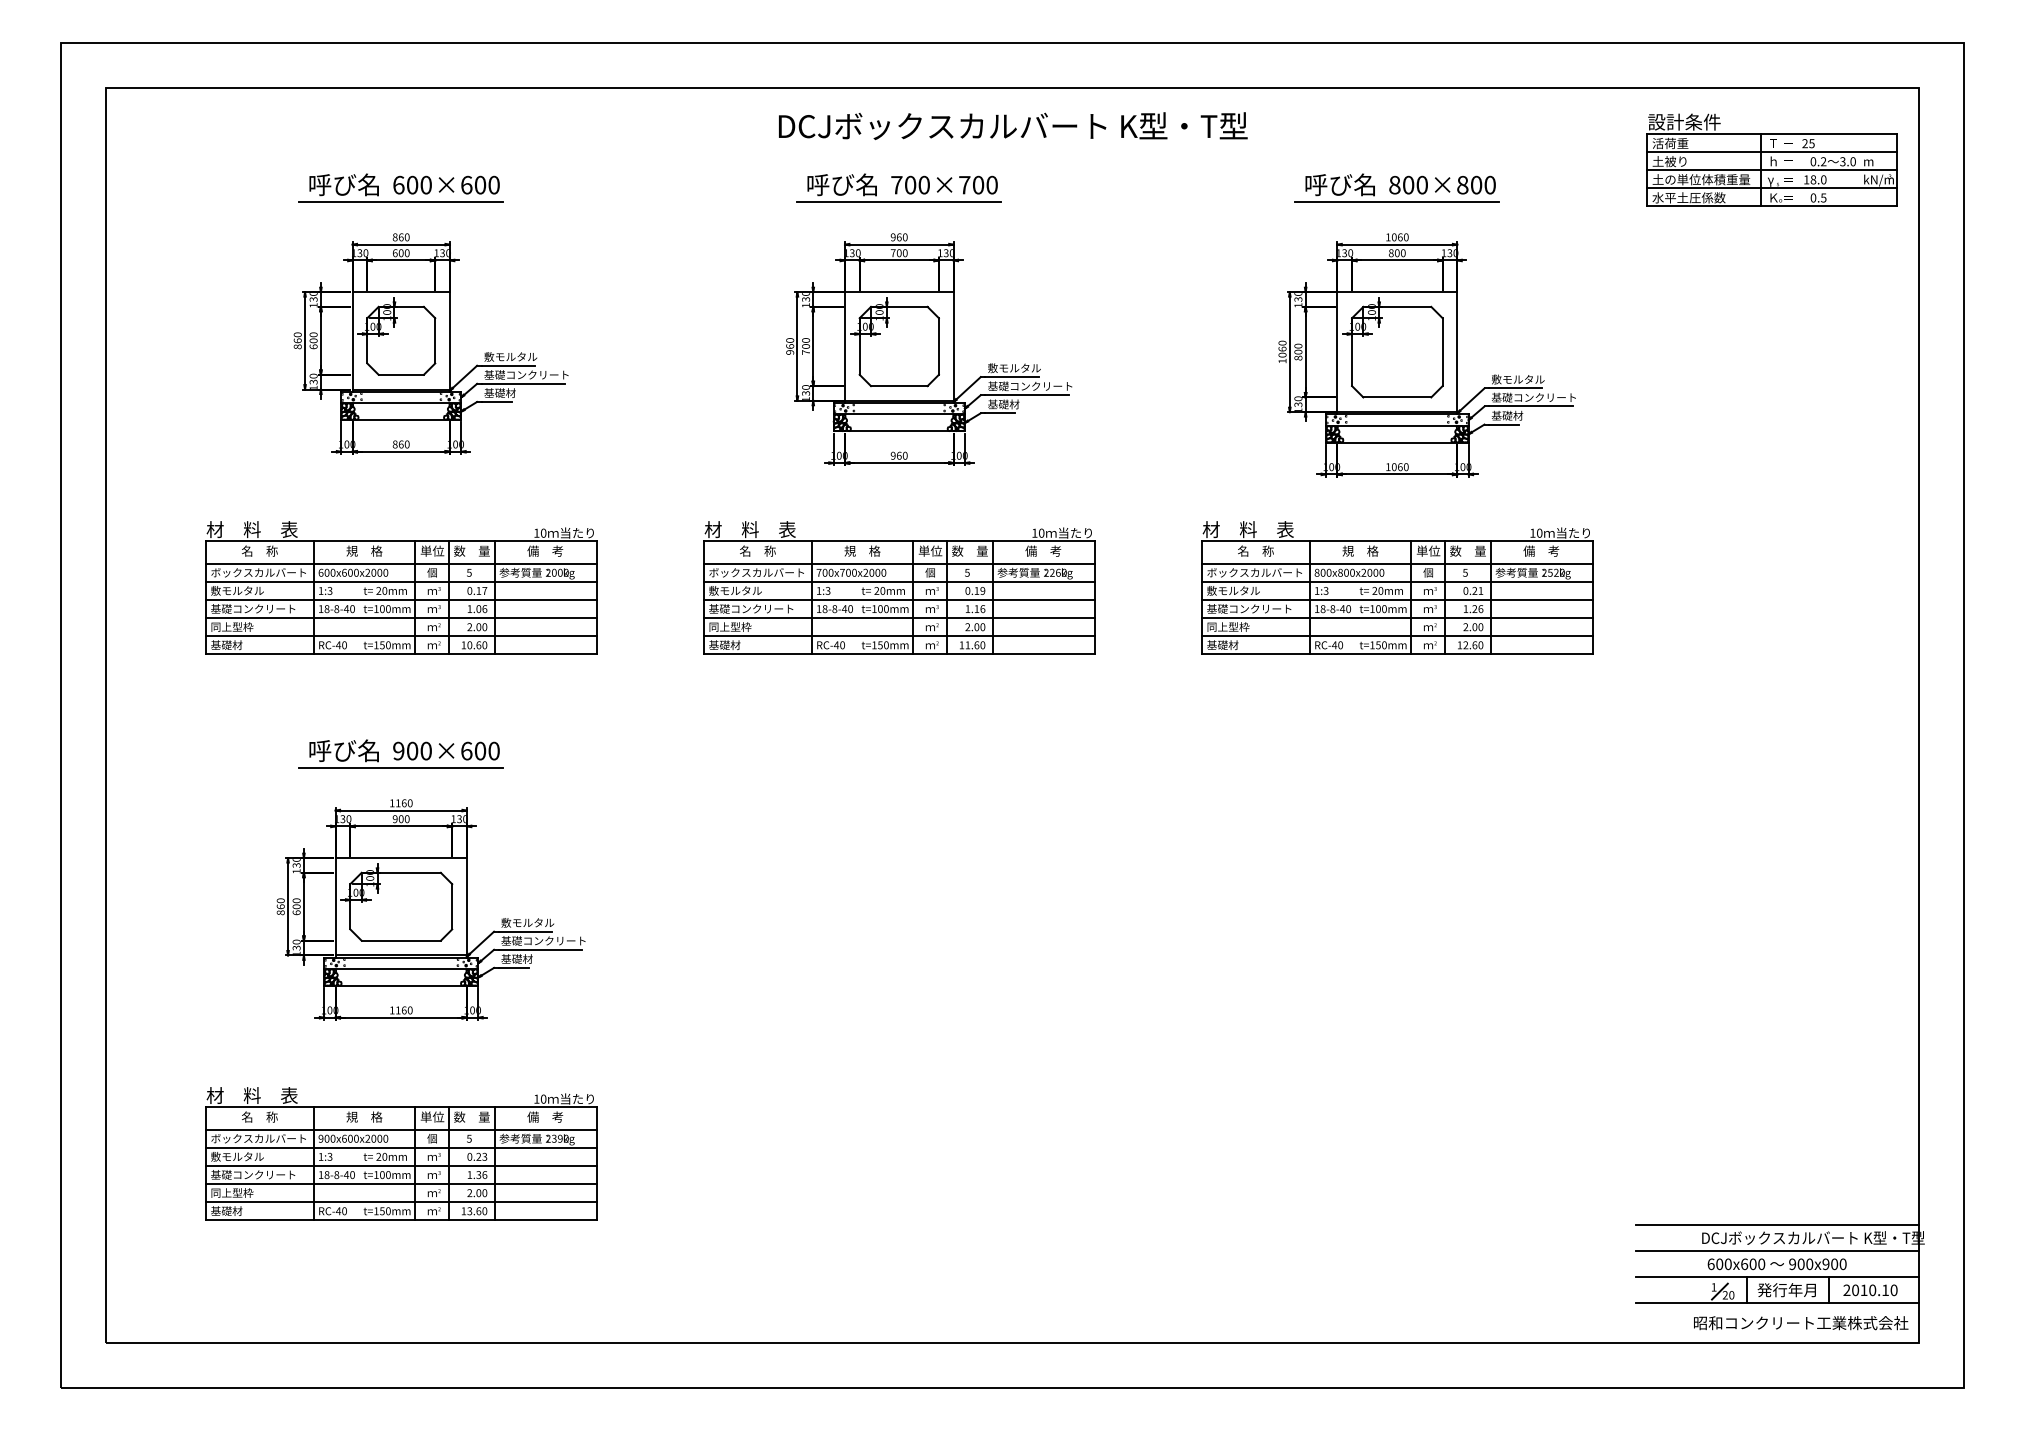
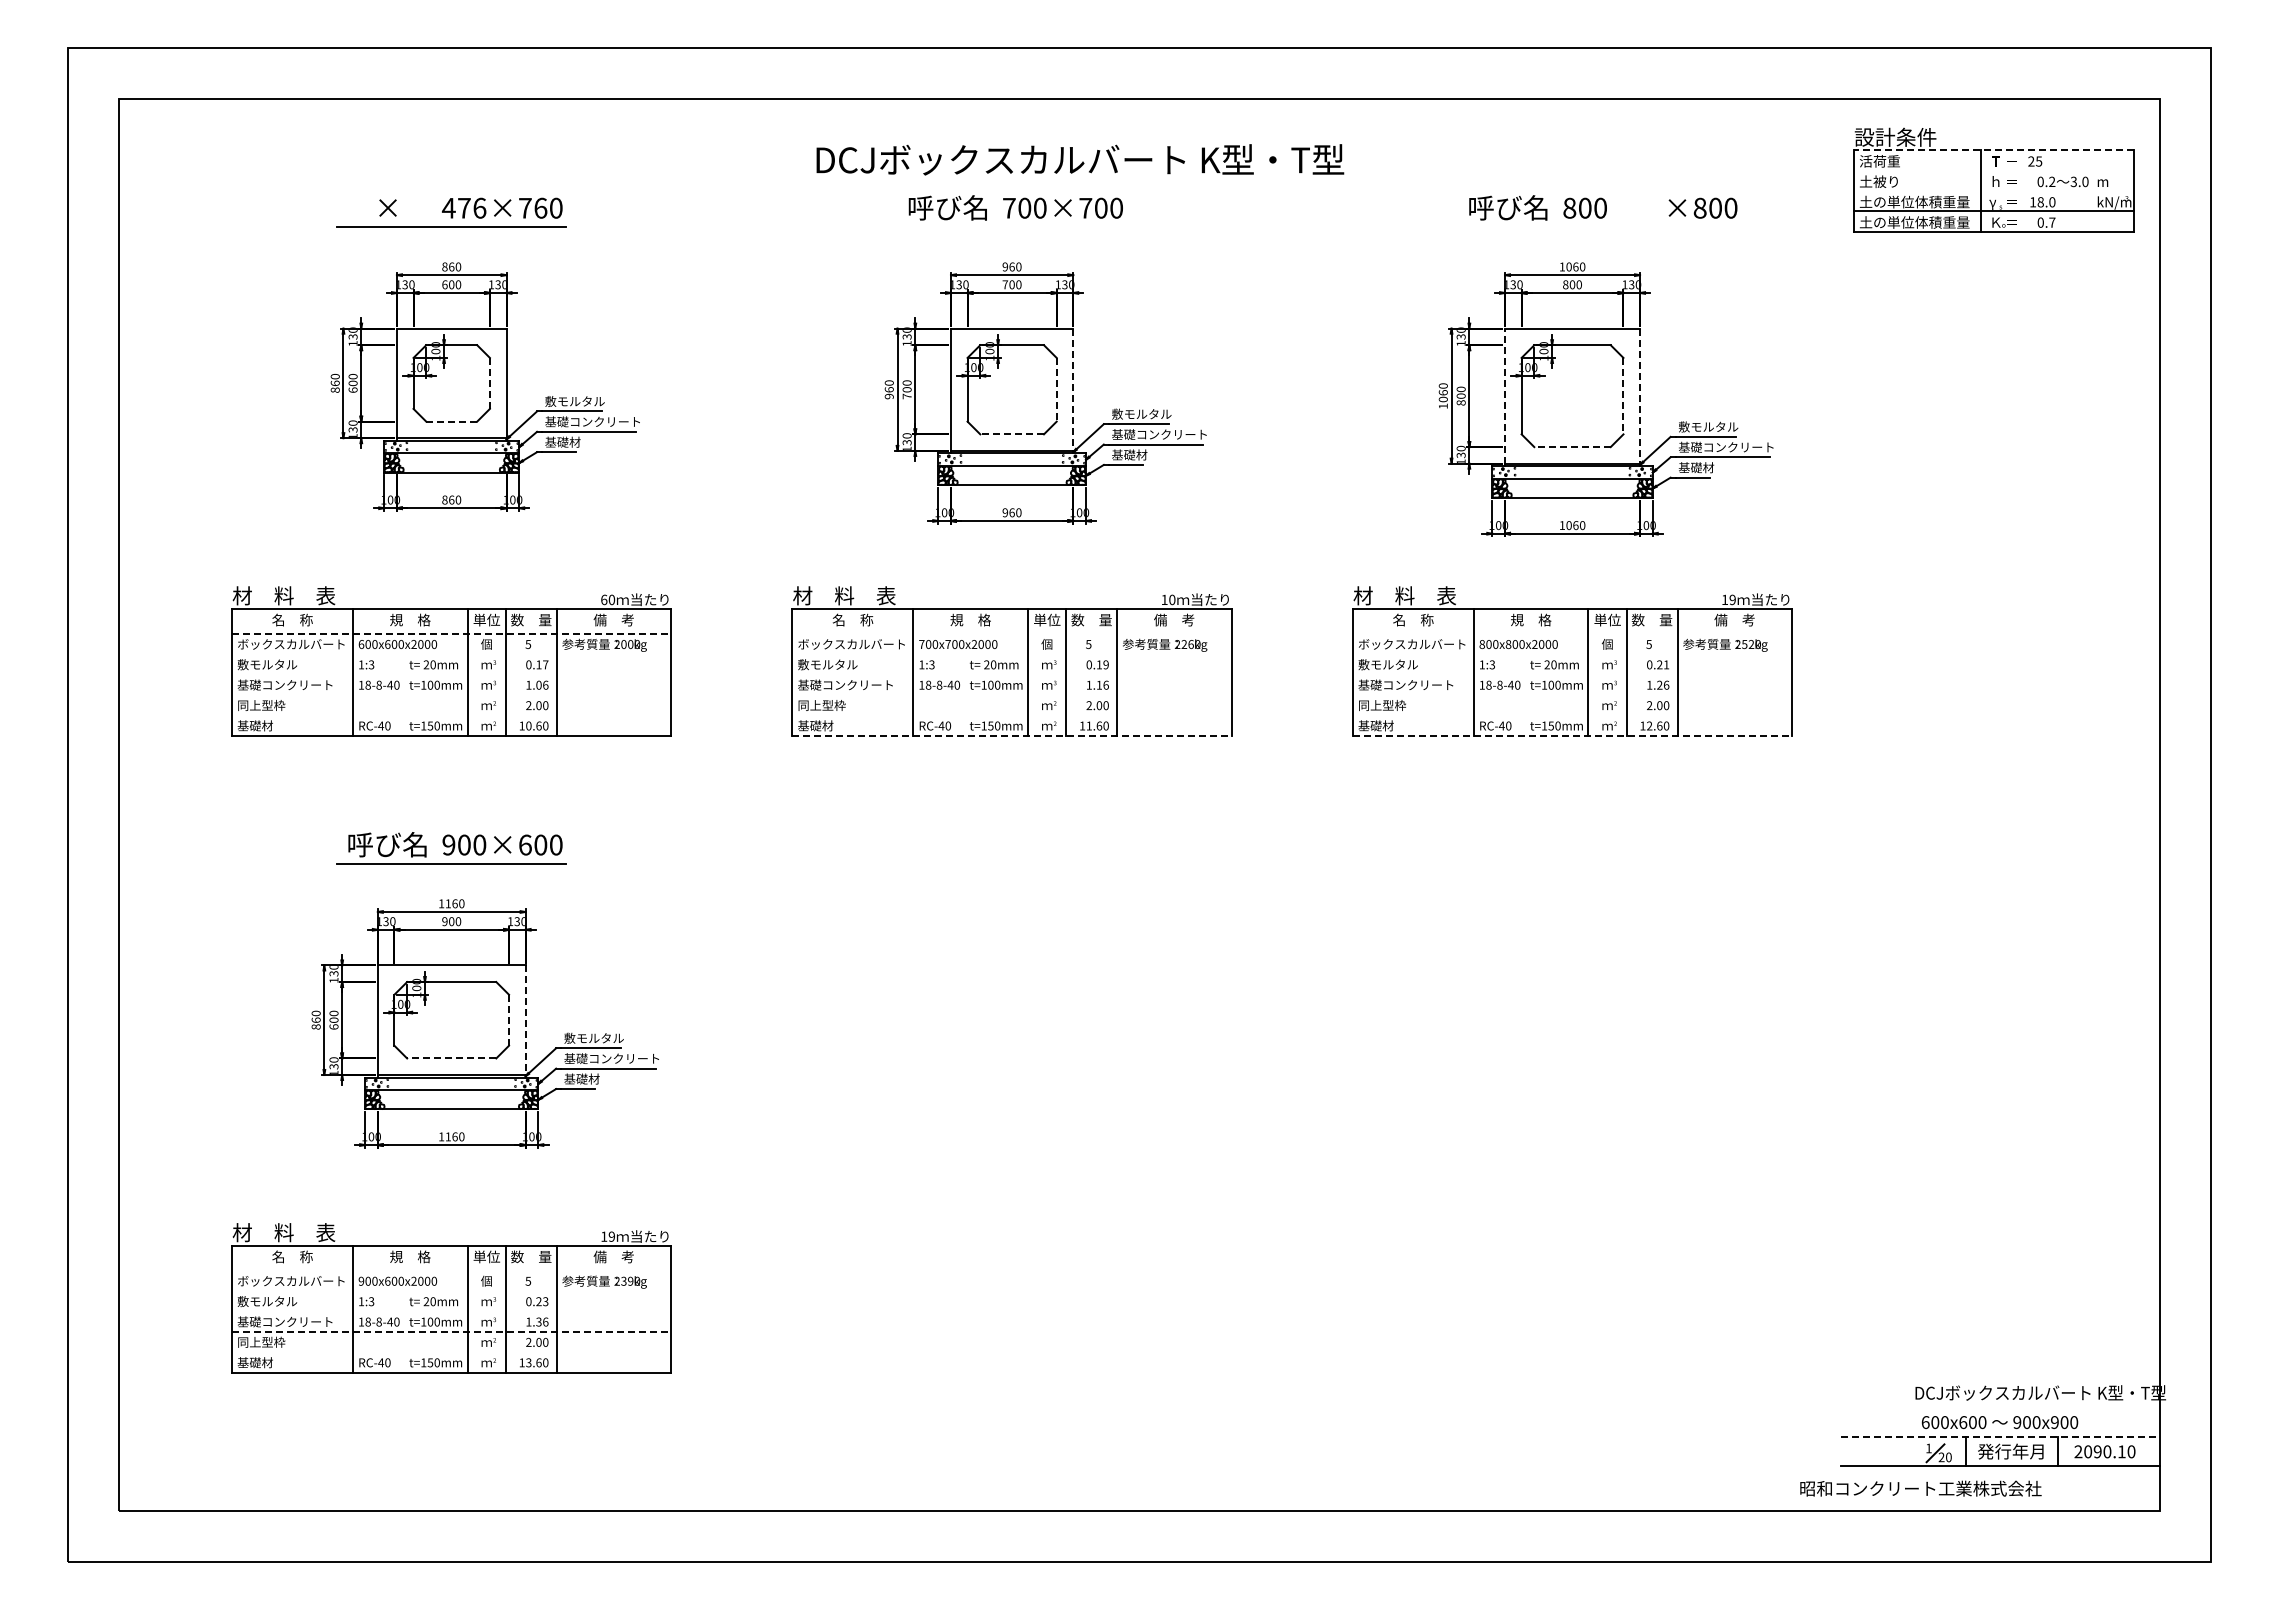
text: (1013, 125) -> (1080, 159), moved
line: (1771, 133) -> (1993, 150), solid -> dashed
line: (1772, 151) -> (1994, 170), removed
line: (1772, 170) -> (1994, 191), removed
text: (344, 184) -> (387, 207), 呼び名 -> ×
text: (411, 184) -> (463, 207), 600 -> 476
text: (473, 184) -> (533, 207), 600 -> 760
text: (1464, 184) -> (1702, 207), moved
text: (1701, 197) -> (1914, 222), 水平土圧係数 -> 土の単位体積重量
text: (1823, 197) -> (2052, 222), 0.5 -> 0.7
line: (898, 201) -> (1011, 226), removed
line: (1397, 201) -> (1572, 226), removed
line: (434, 340) -> (489, 383), solid -> dashed
line: (938, 346) -> (1056, 389), solid -> dashed
line: (953, 347) -> (1073, 390), solid -> dashed
line: (1337, 352) -> (1505, 396), solid -> dashed
line: (1442, 352) -> (1623, 396), solid -> dashed
line: (1457, 352) -> (1640, 396), solid -> dashed
line: (401, 374) -> (451, 421), solid -> dashed
line: (899, 386) -> (1012, 434), solid -> dashed
line: (1397, 397) -> (1572, 447), solid -> dashed
text: (537, 532) -> (604, 599), 10 -> 60
text: (1539, 533) -> (1732, 600), 10 -> 19
line: (401, 563) -> (451, 634), solid -> dashed
line: (898, 563) -> (1011, 634), removed
line: (1397, 563) -> (1572, 634), removed
line: (401, 581) -> (451, 654), removed
line: (898, 581) -> (1011, 654), removed
line: (1397, 581) -> (1572, 654), removed
line: (401, 600) -> (451, 675), removed
line: (898, 600) -> (1011, 675), removed
line: (1397, 600) -> (1572, 675), removed
line: (401, 618) -> (451, 695), removed
line: (898, 618) -> (1011, 695), removed
line: (1397, 618) -> (1572, 695), removed
line: (401, 635) -> (451, 715), removed
line: (898, 635) -> (1011, 715), removed
line: (1397, 635) -> (1572, 715), removed
line: (899, 654) -> (1012, 736), solid -> dashed
line: (1397, 654) -> (1572, 736), solid -> dashed
line: (452, 907) -> (509, 1020), solid -> dashed
line: (466, 907) -> (525, 1020), solid -> dashed
line: (401, 940) -> (451, 1058), solid -> dashed
text: (543, 1098) -> (611, 1236), 10 -> 19
line: (401, 1130) -> (451, 1271), removed
line: (401, 1147) -> (451, 1291), removed
line: (401, 1165) -> (451, 1311), removed
line: (401, 1184) -> (451, 1332), solid -> dashed
line: (401, 1202) -> (451, 1352), removed
line: (1777, 1225) -> (2000, 1378), removed
line: (1777, 1250) -> (2000, 1407), removed
line: (1777, 1276) -> (2000, 1436), solid -> dashed
text: (1863, 1290) -> (2097, 1451), 2010.10 -> 2090.10
text: (1800, 1322) -> (1920, 1488), moved

